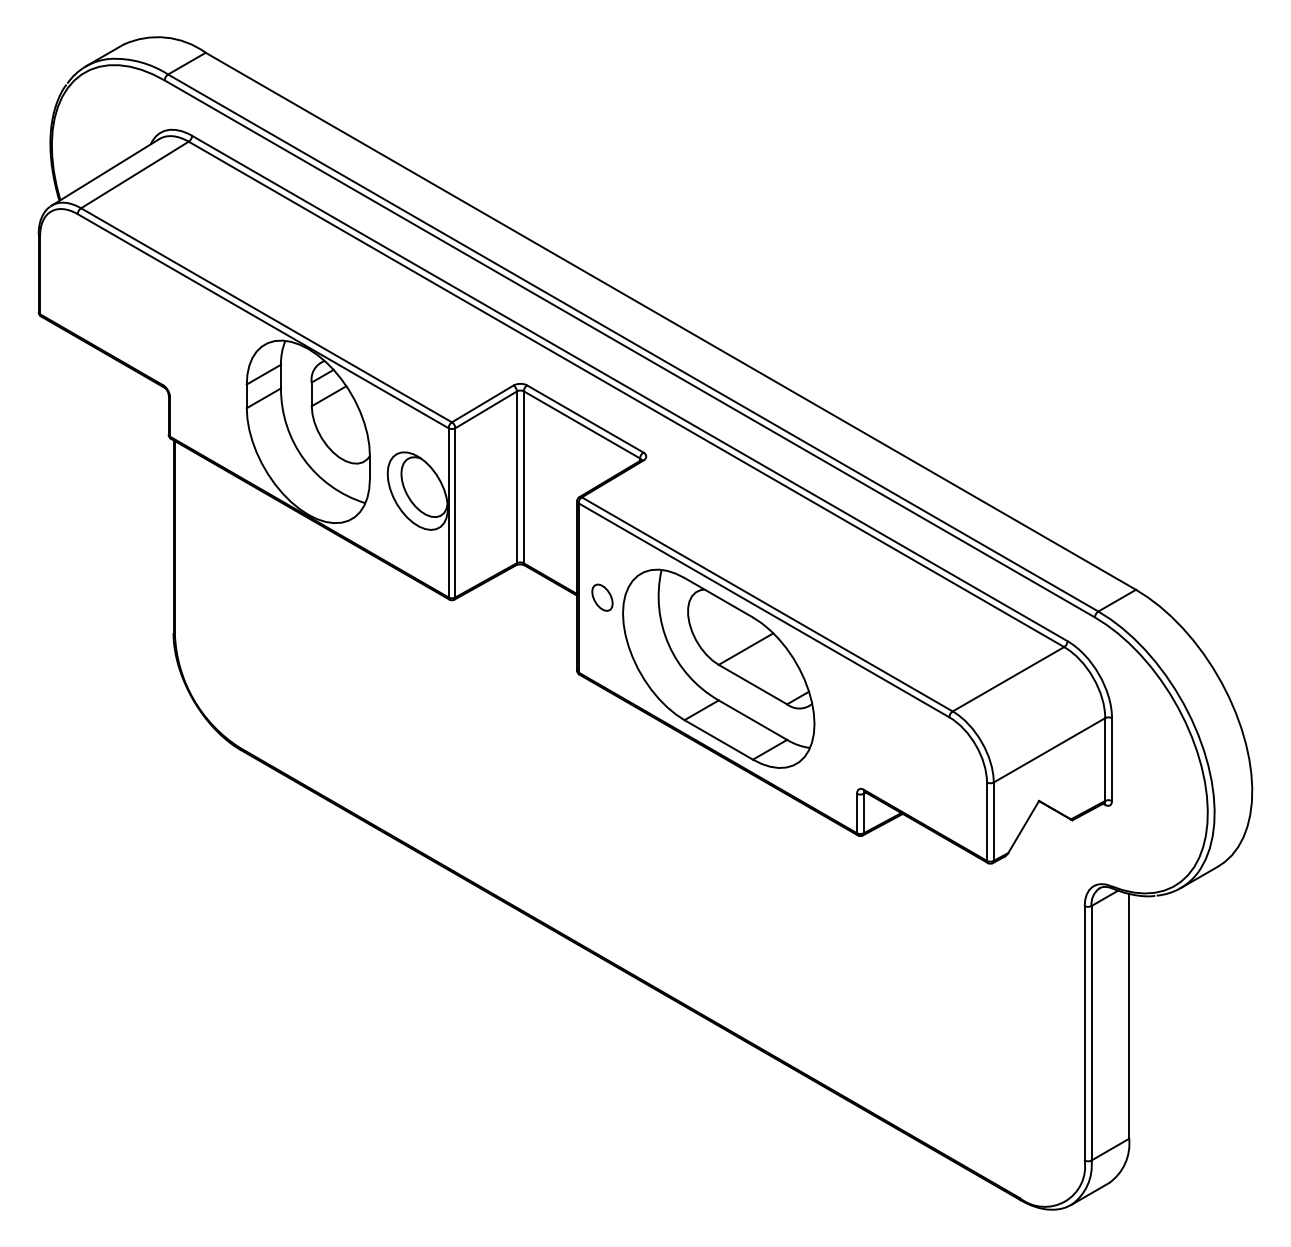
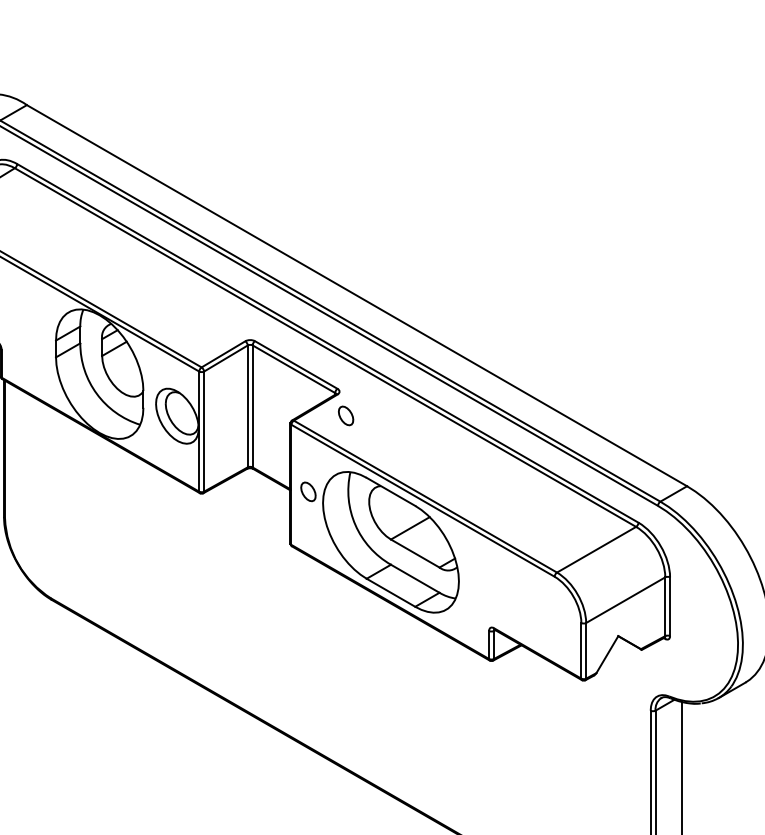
part: (655, 490) -> (346, 415), added

